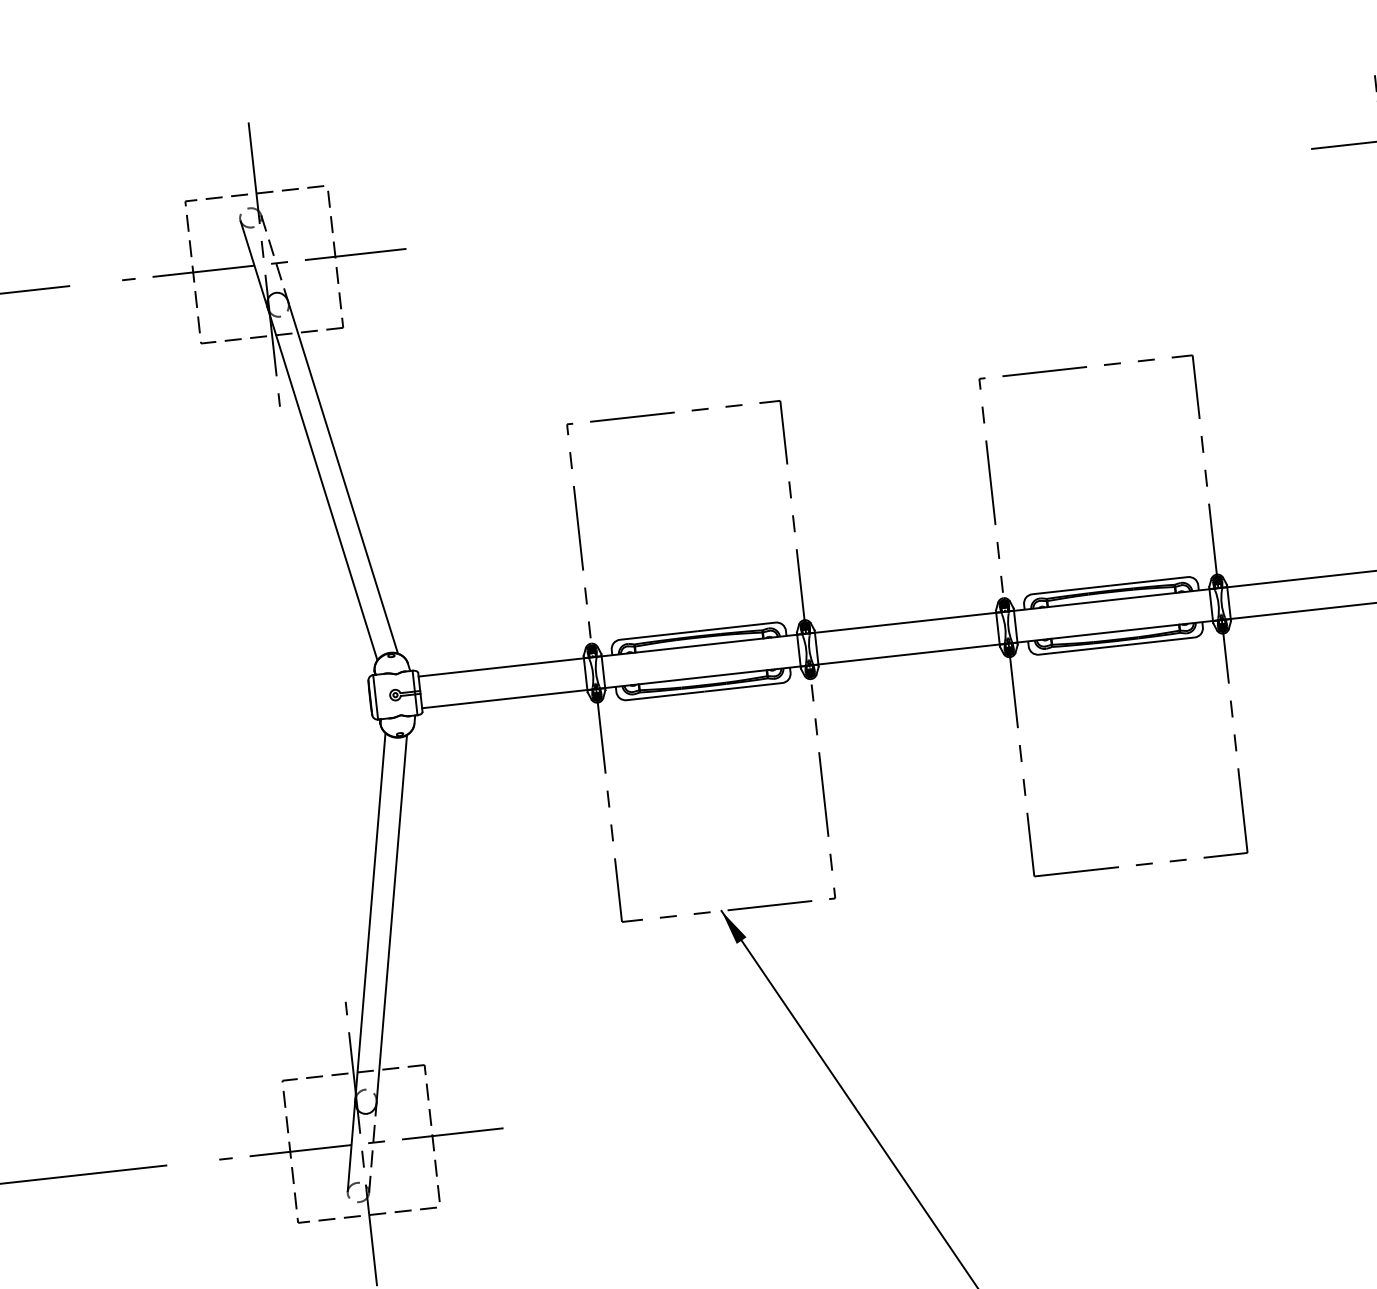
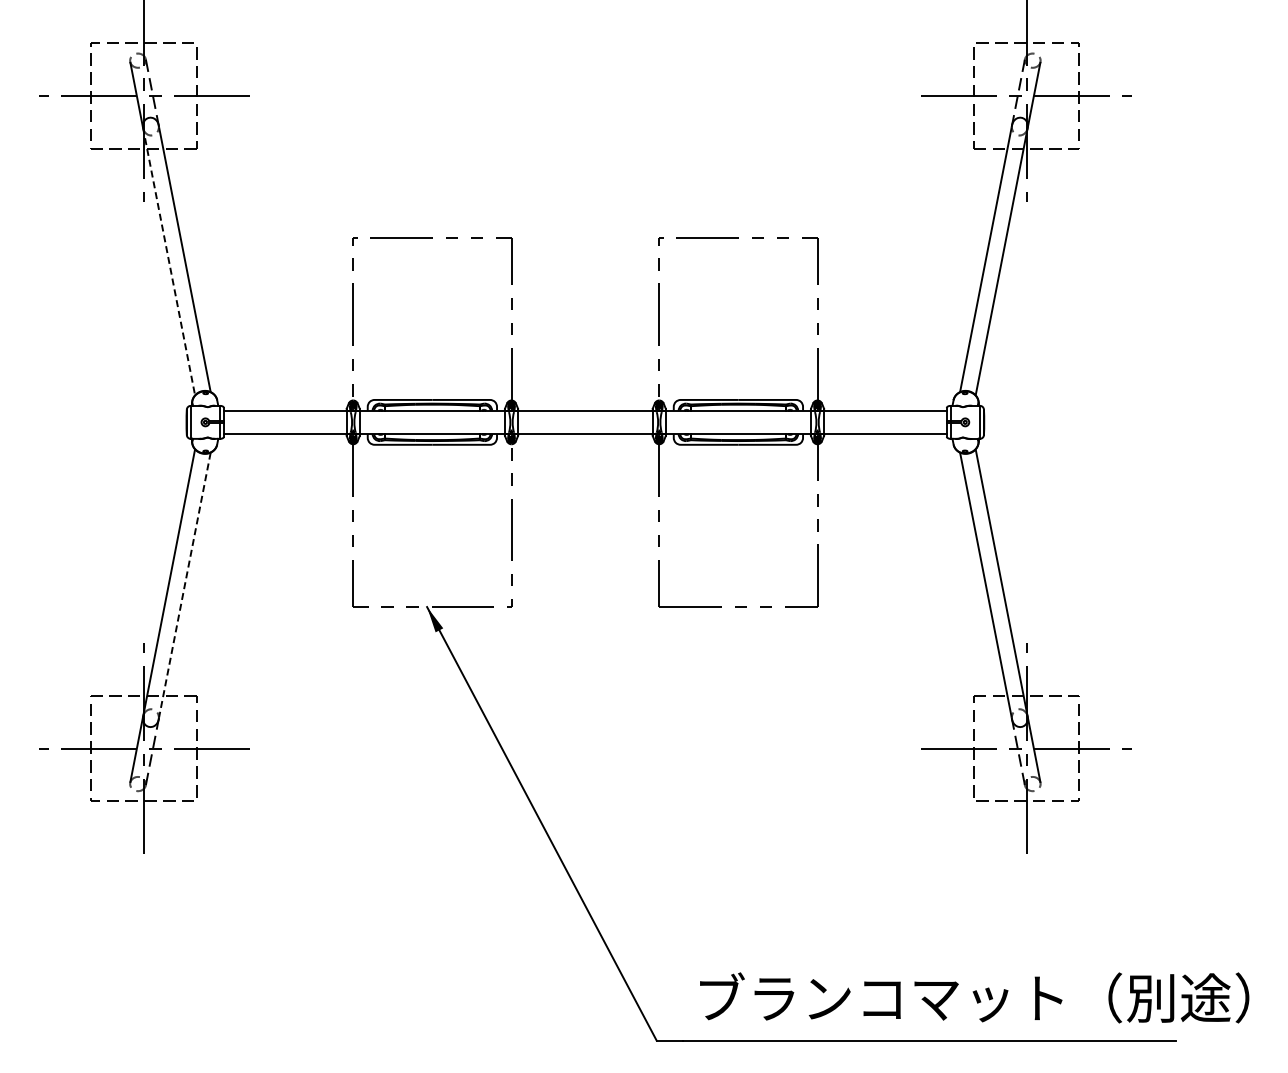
line: (323, 483) -> (169, 261), solid -> dashed
line: (391, 918) -> (184, 585), solid -> dashed

